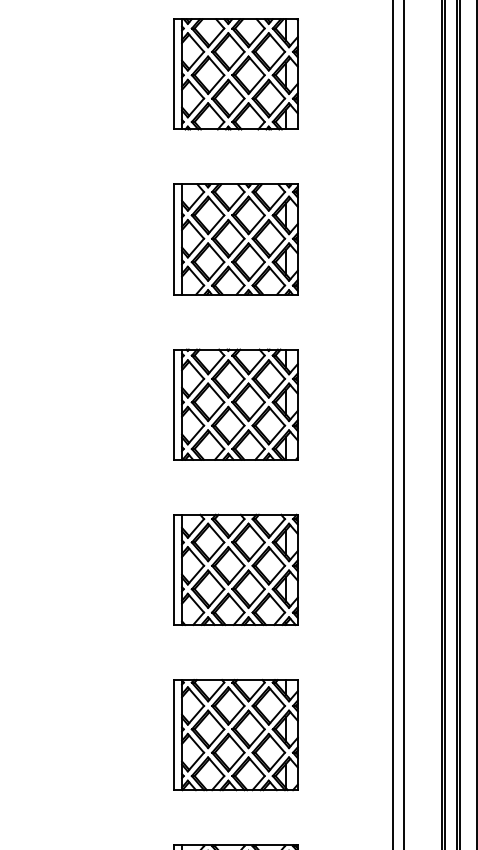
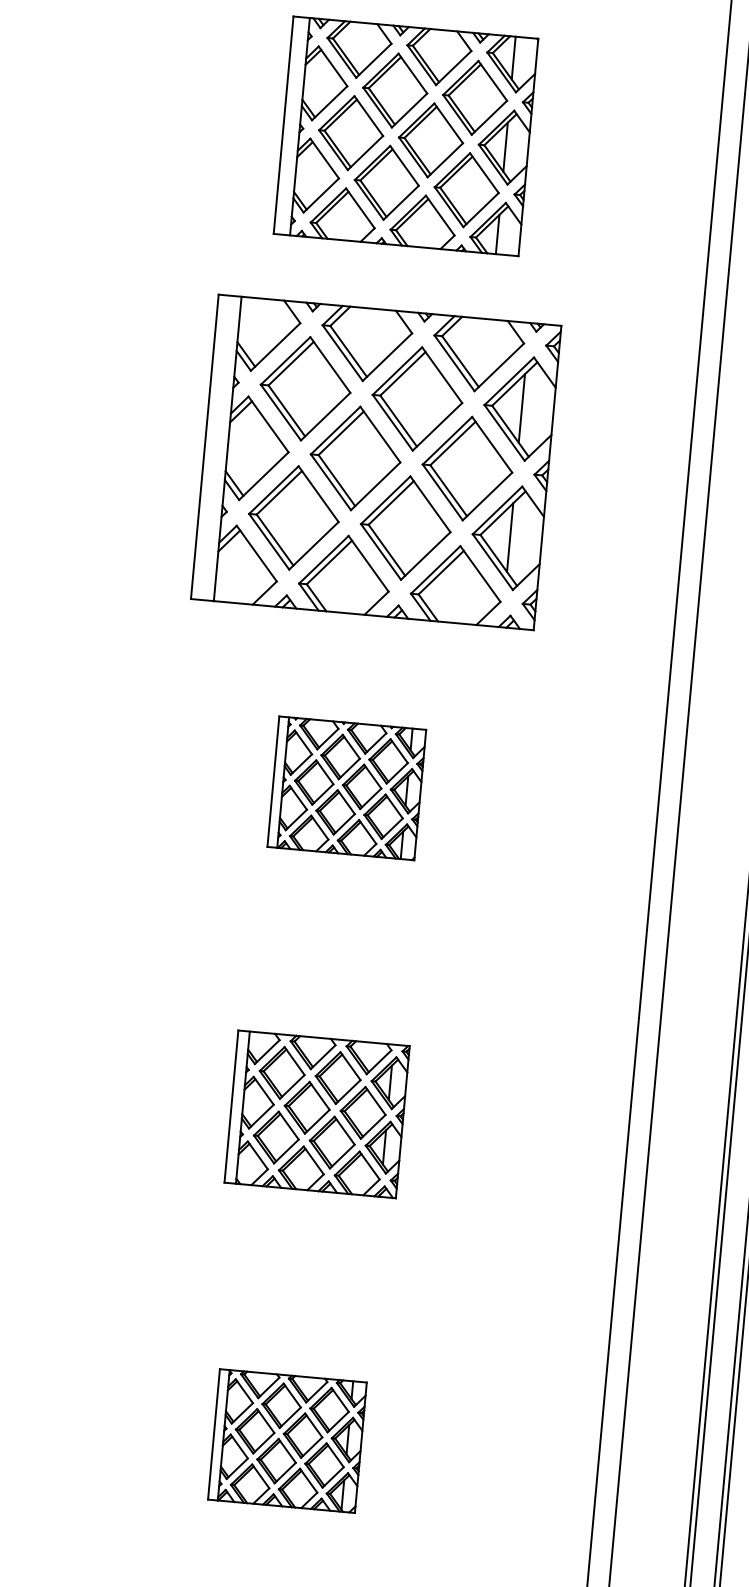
part: (235, 239) -> (375, 462), size x1.4
part: (235, 404) -> (346, 788), size x0.6
part: (235, 569) -> (316, 1113), size x0.7
part: (235, 735) -> (286, 1441), size x0.6

